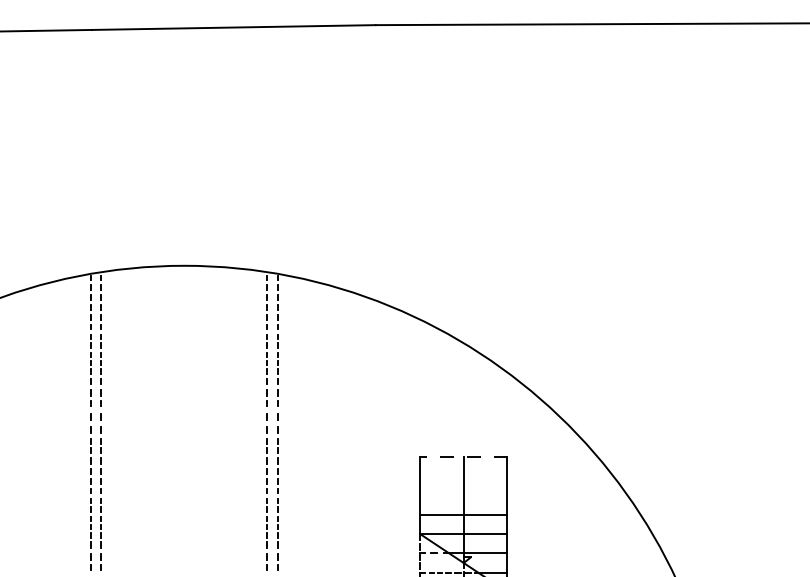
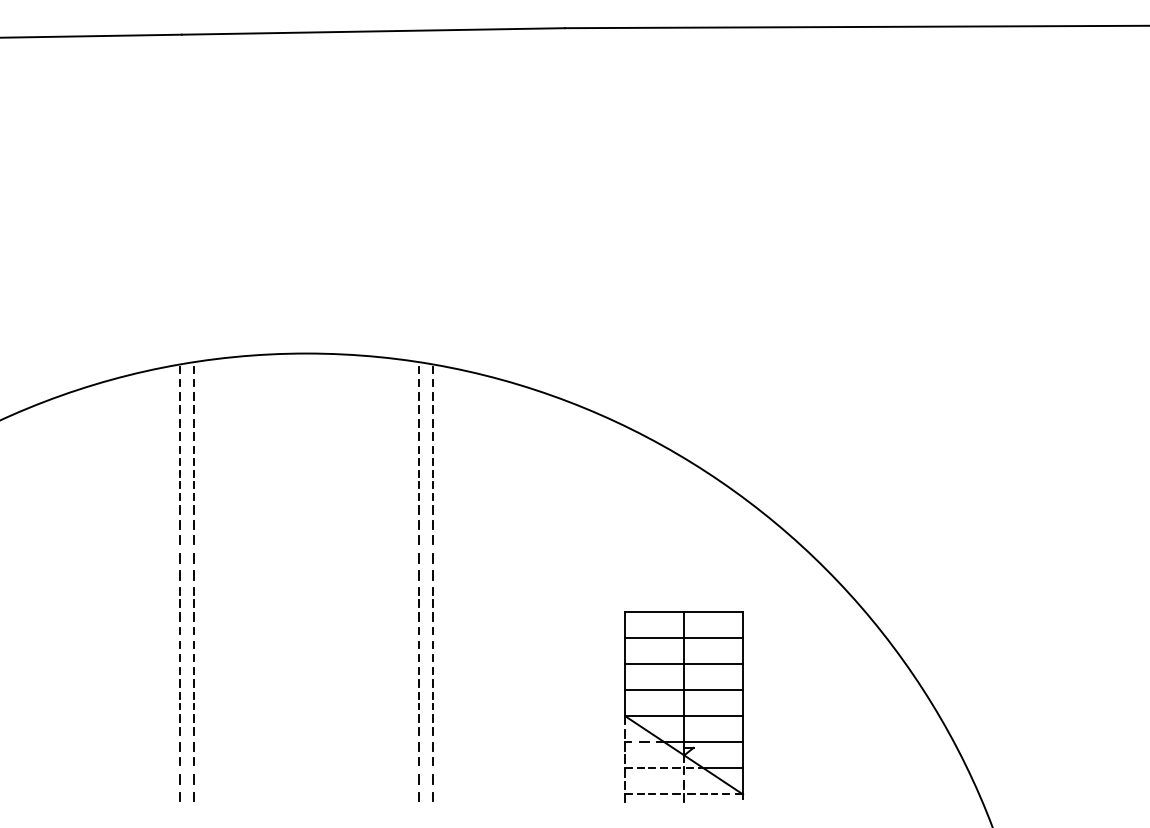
line: (463, 457) -> (684, 612), dashed -> solid
line: (463, 476) -> (684, 638), added
line: (463, 495) -> (684, 664), added

